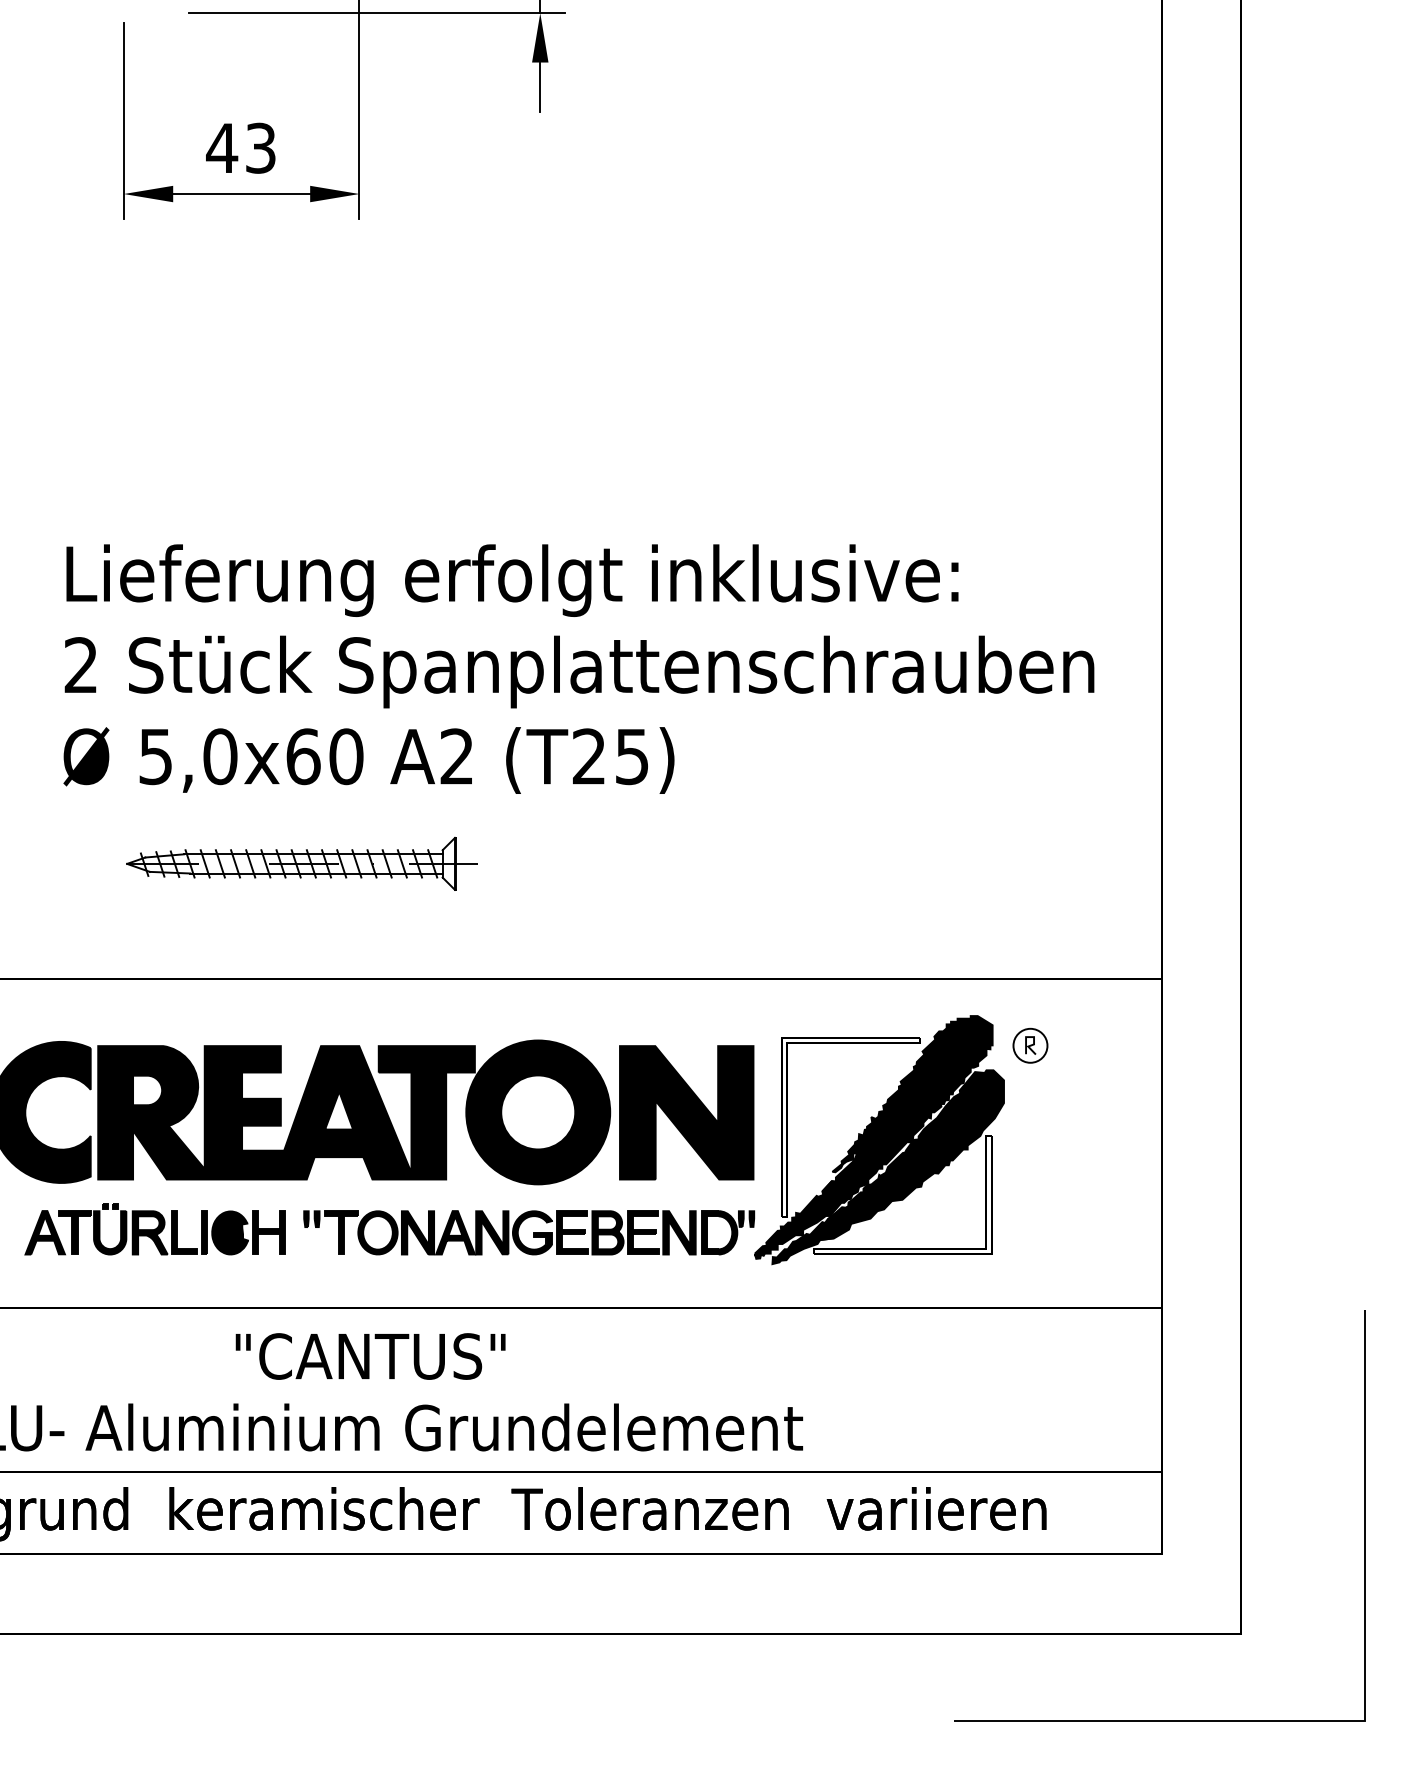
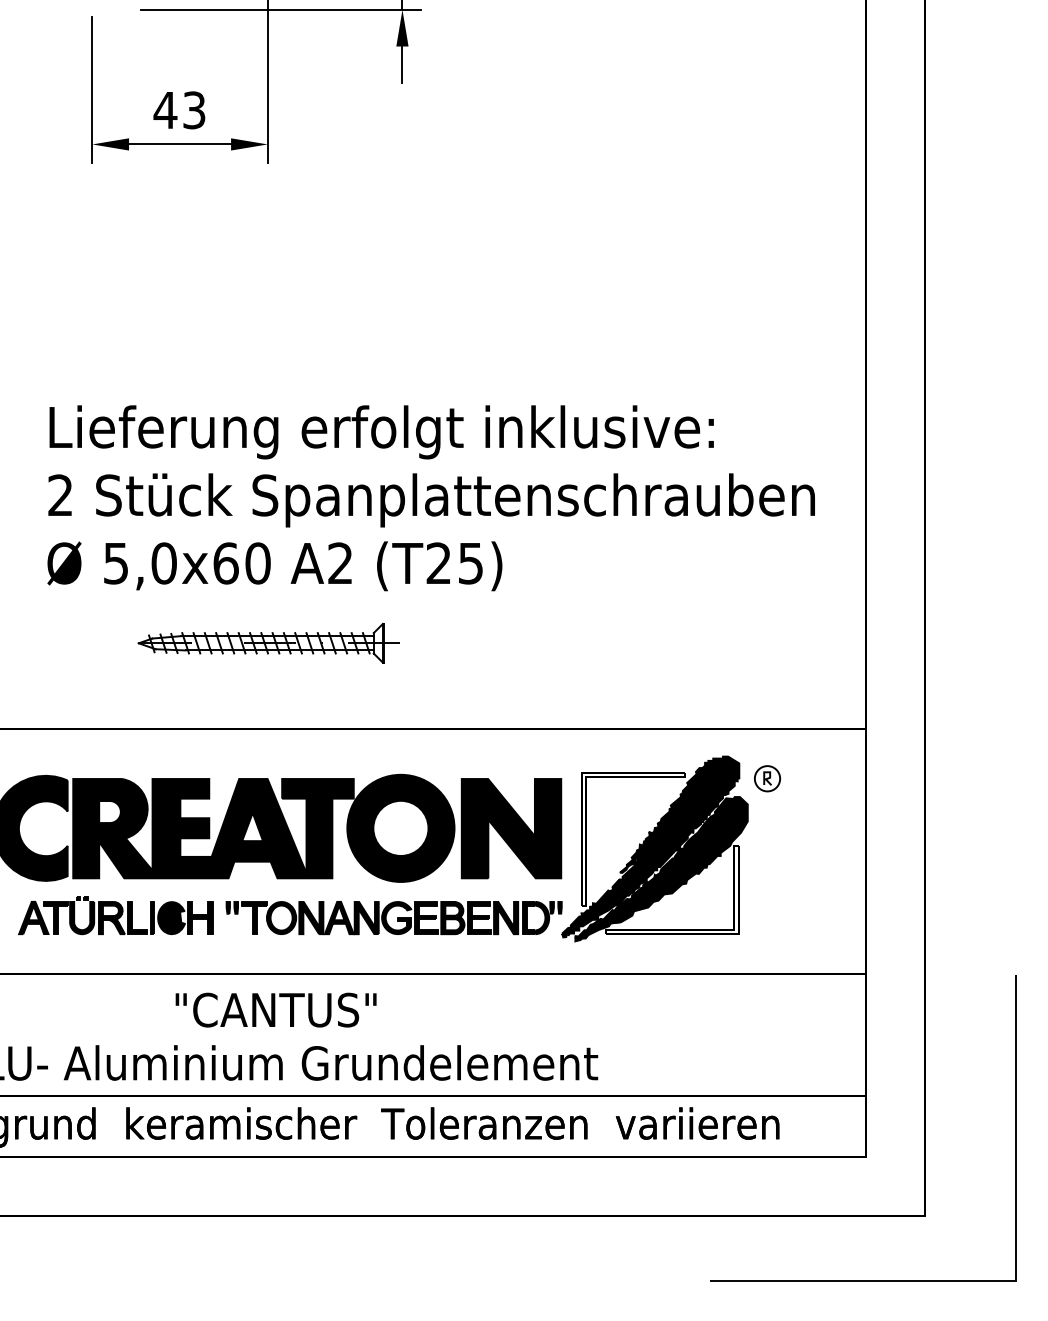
part: (301, 864) -> (268, 643), moved

